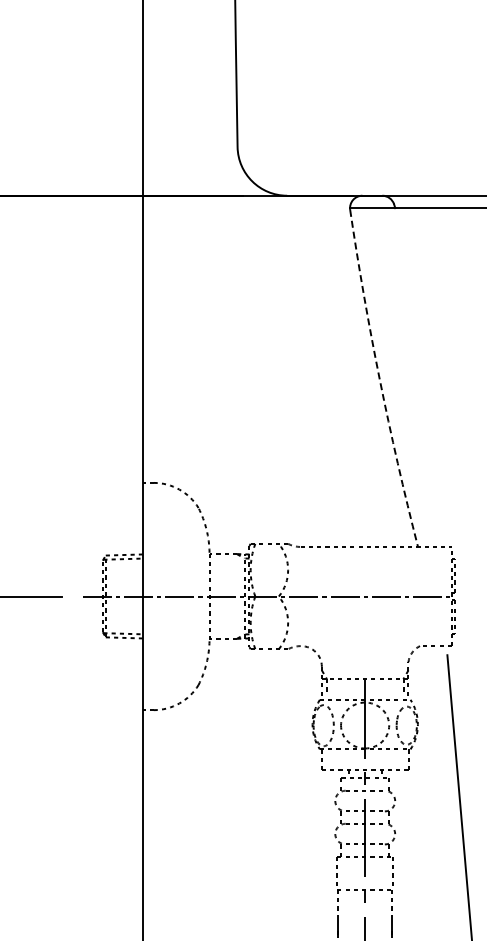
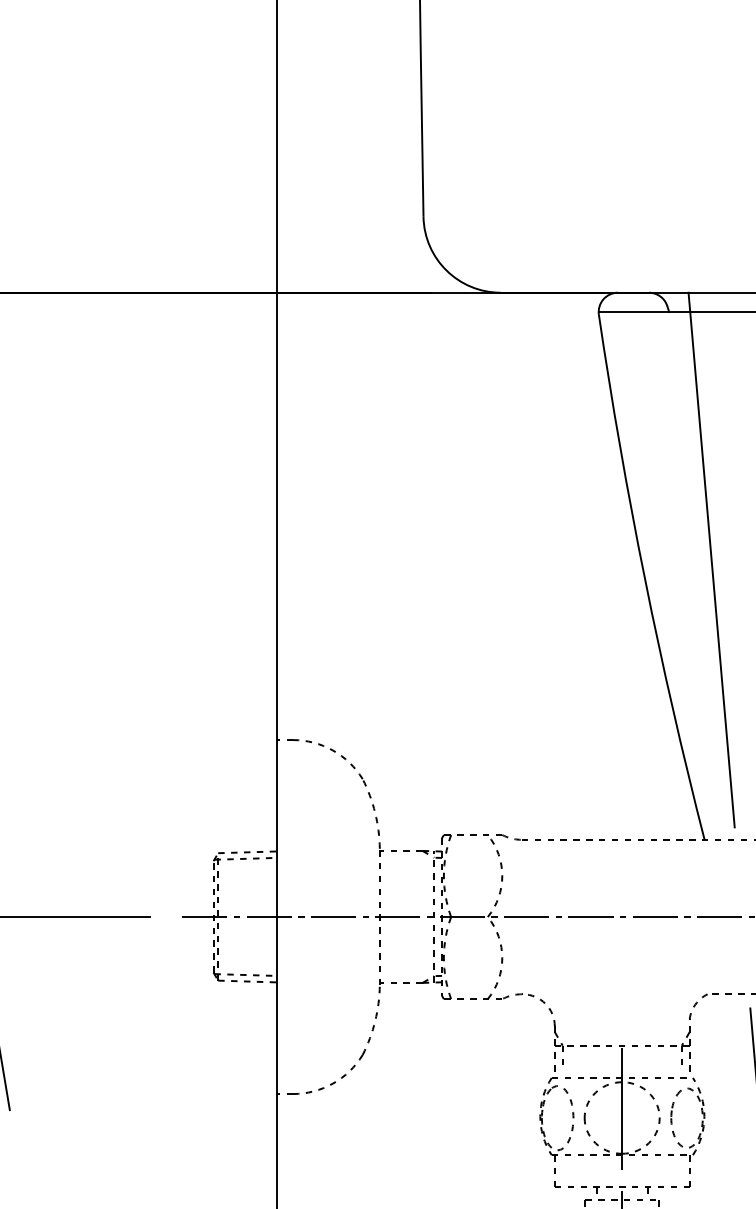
line: (422, 366) -> (711, 558), added
arc: (379, 379) -> (644, 578), dashed -> solid

